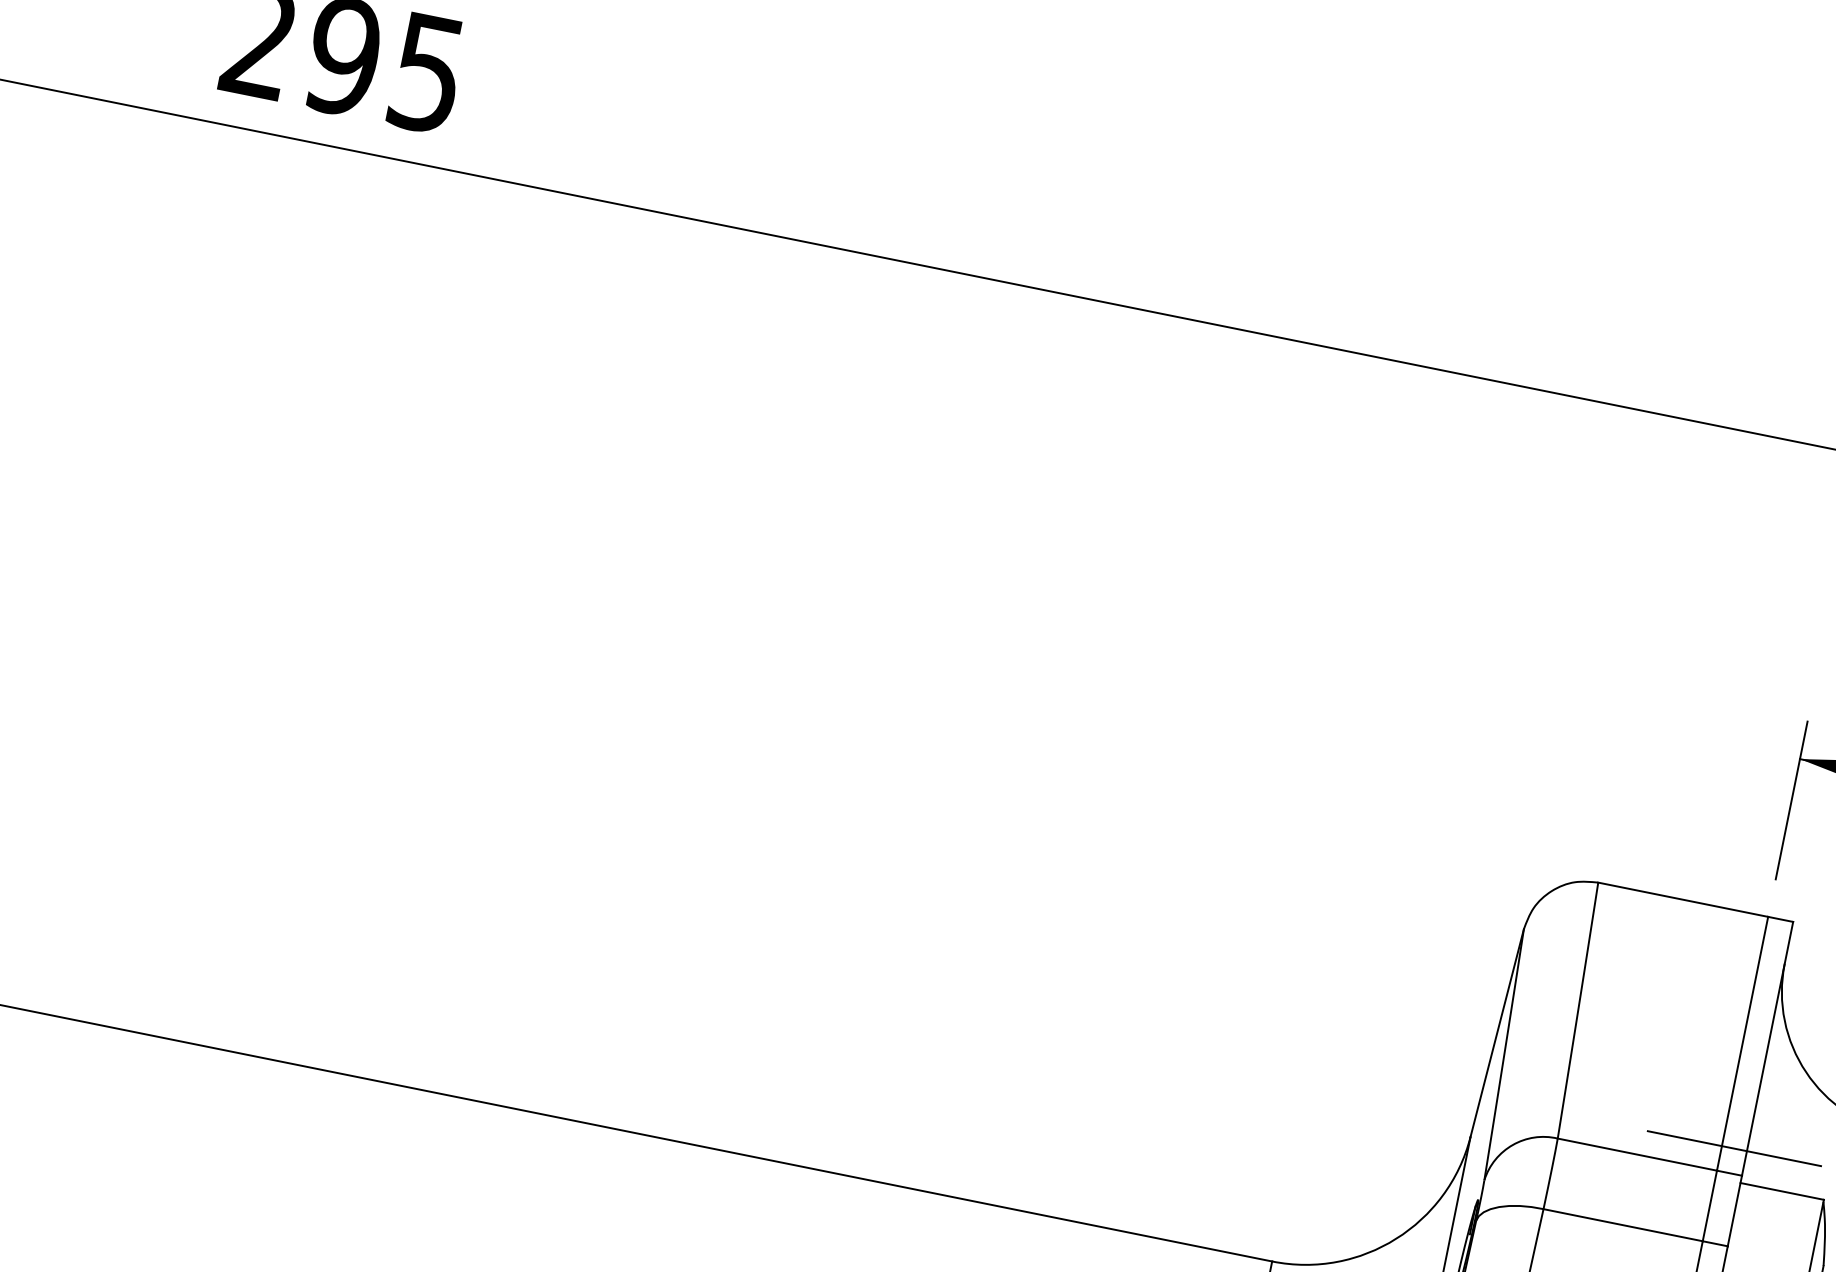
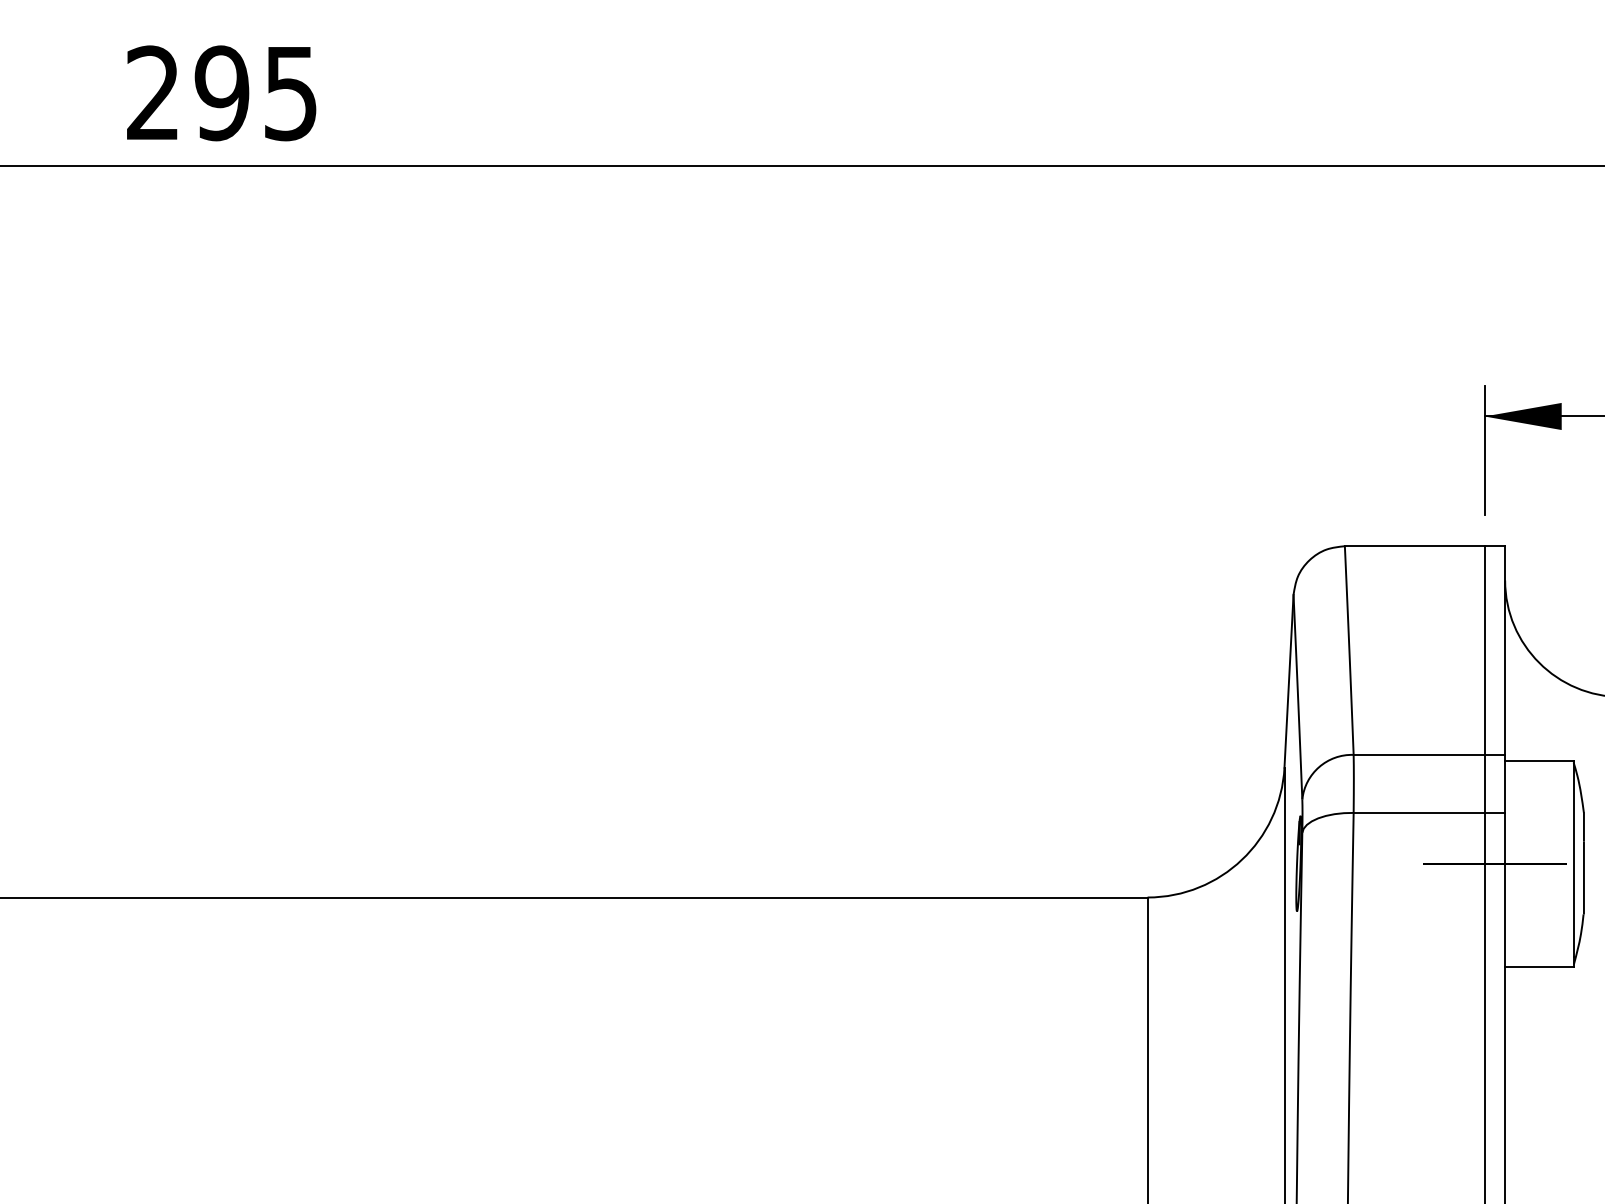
line: (1734, 1148) -> (1494, 734), removed

